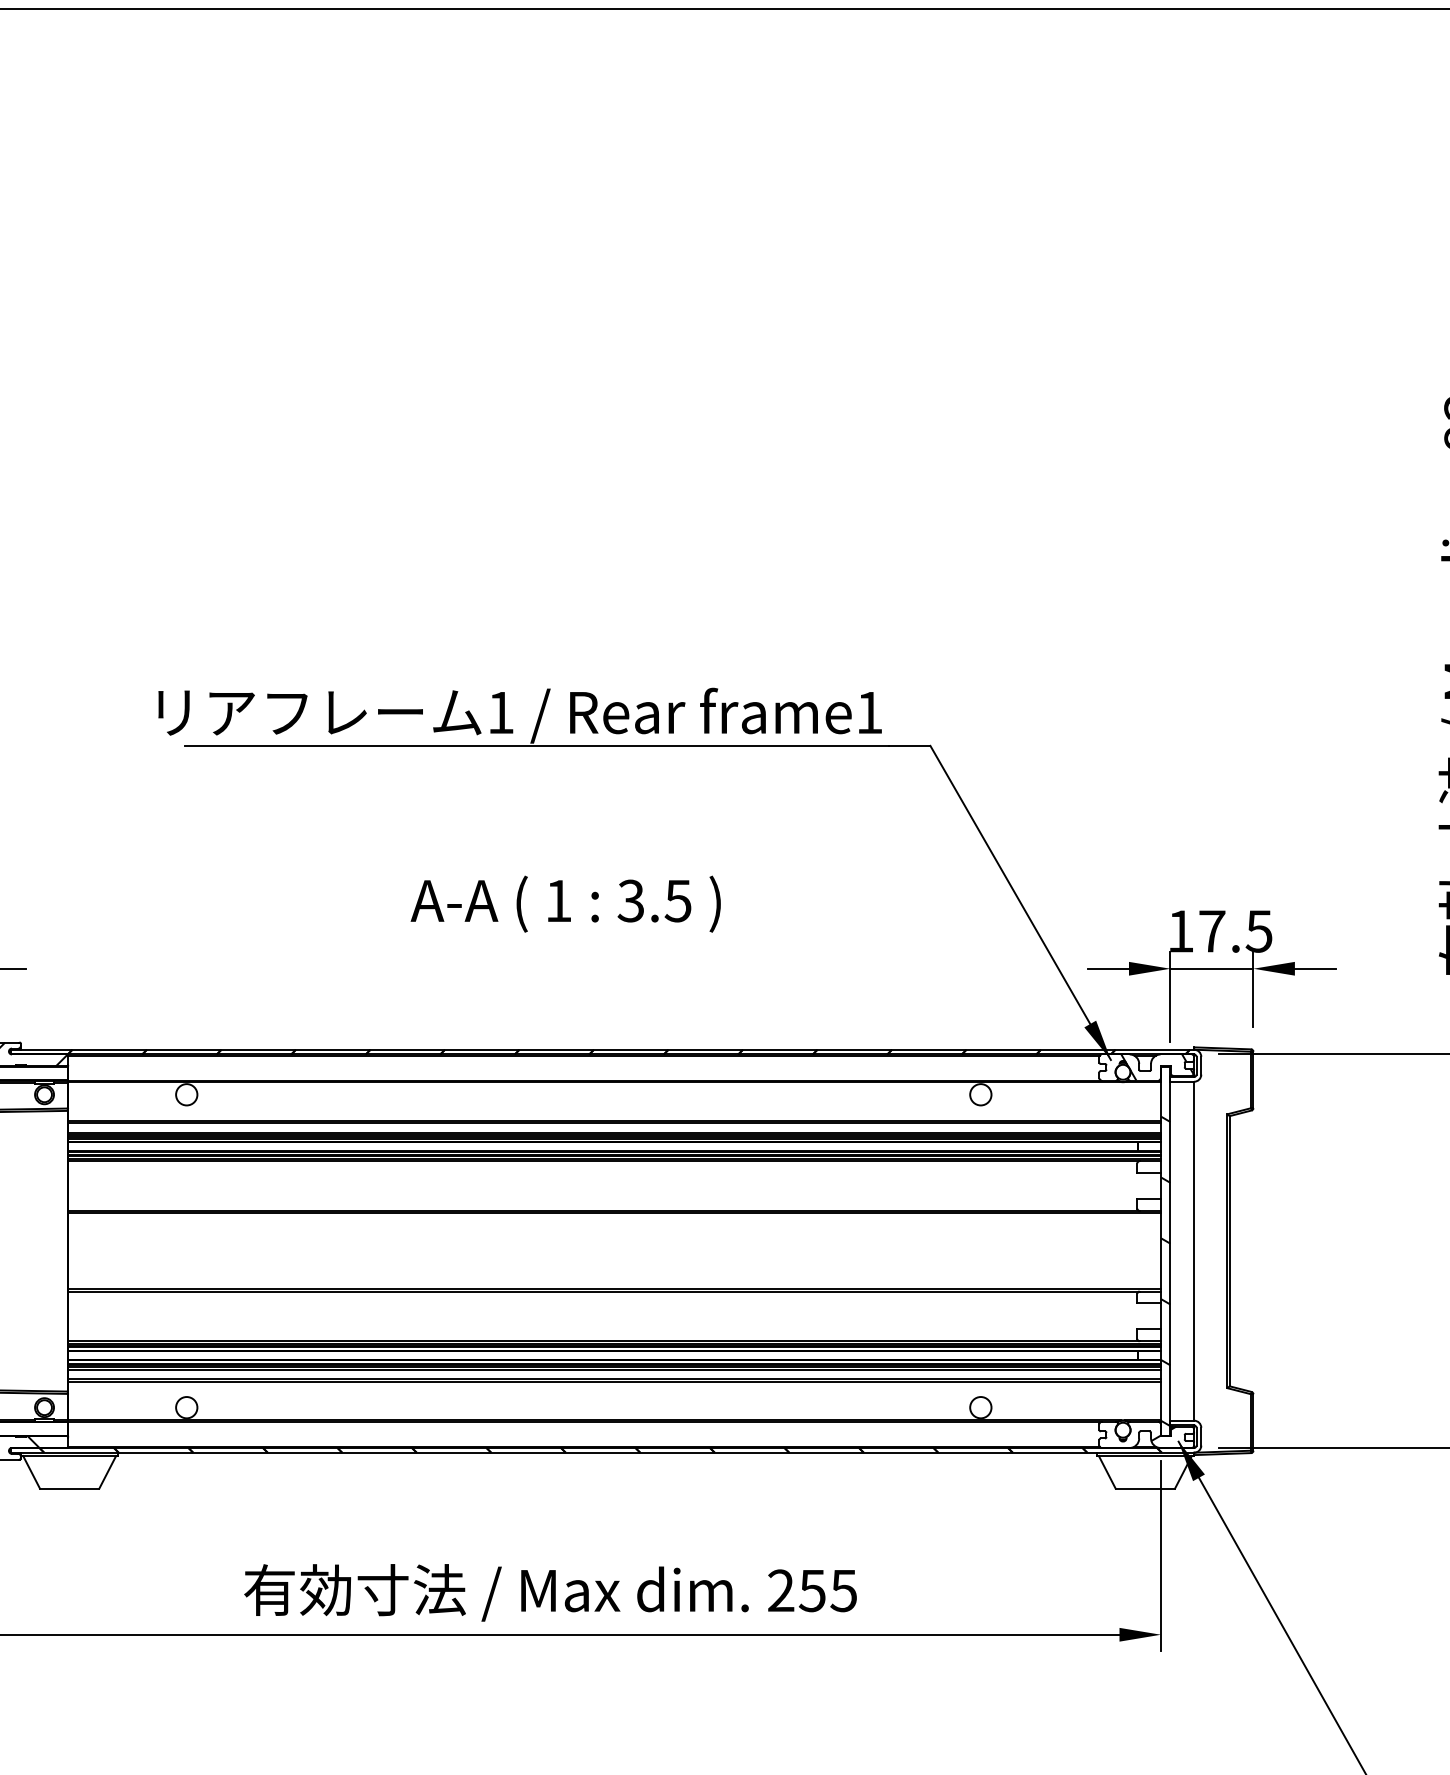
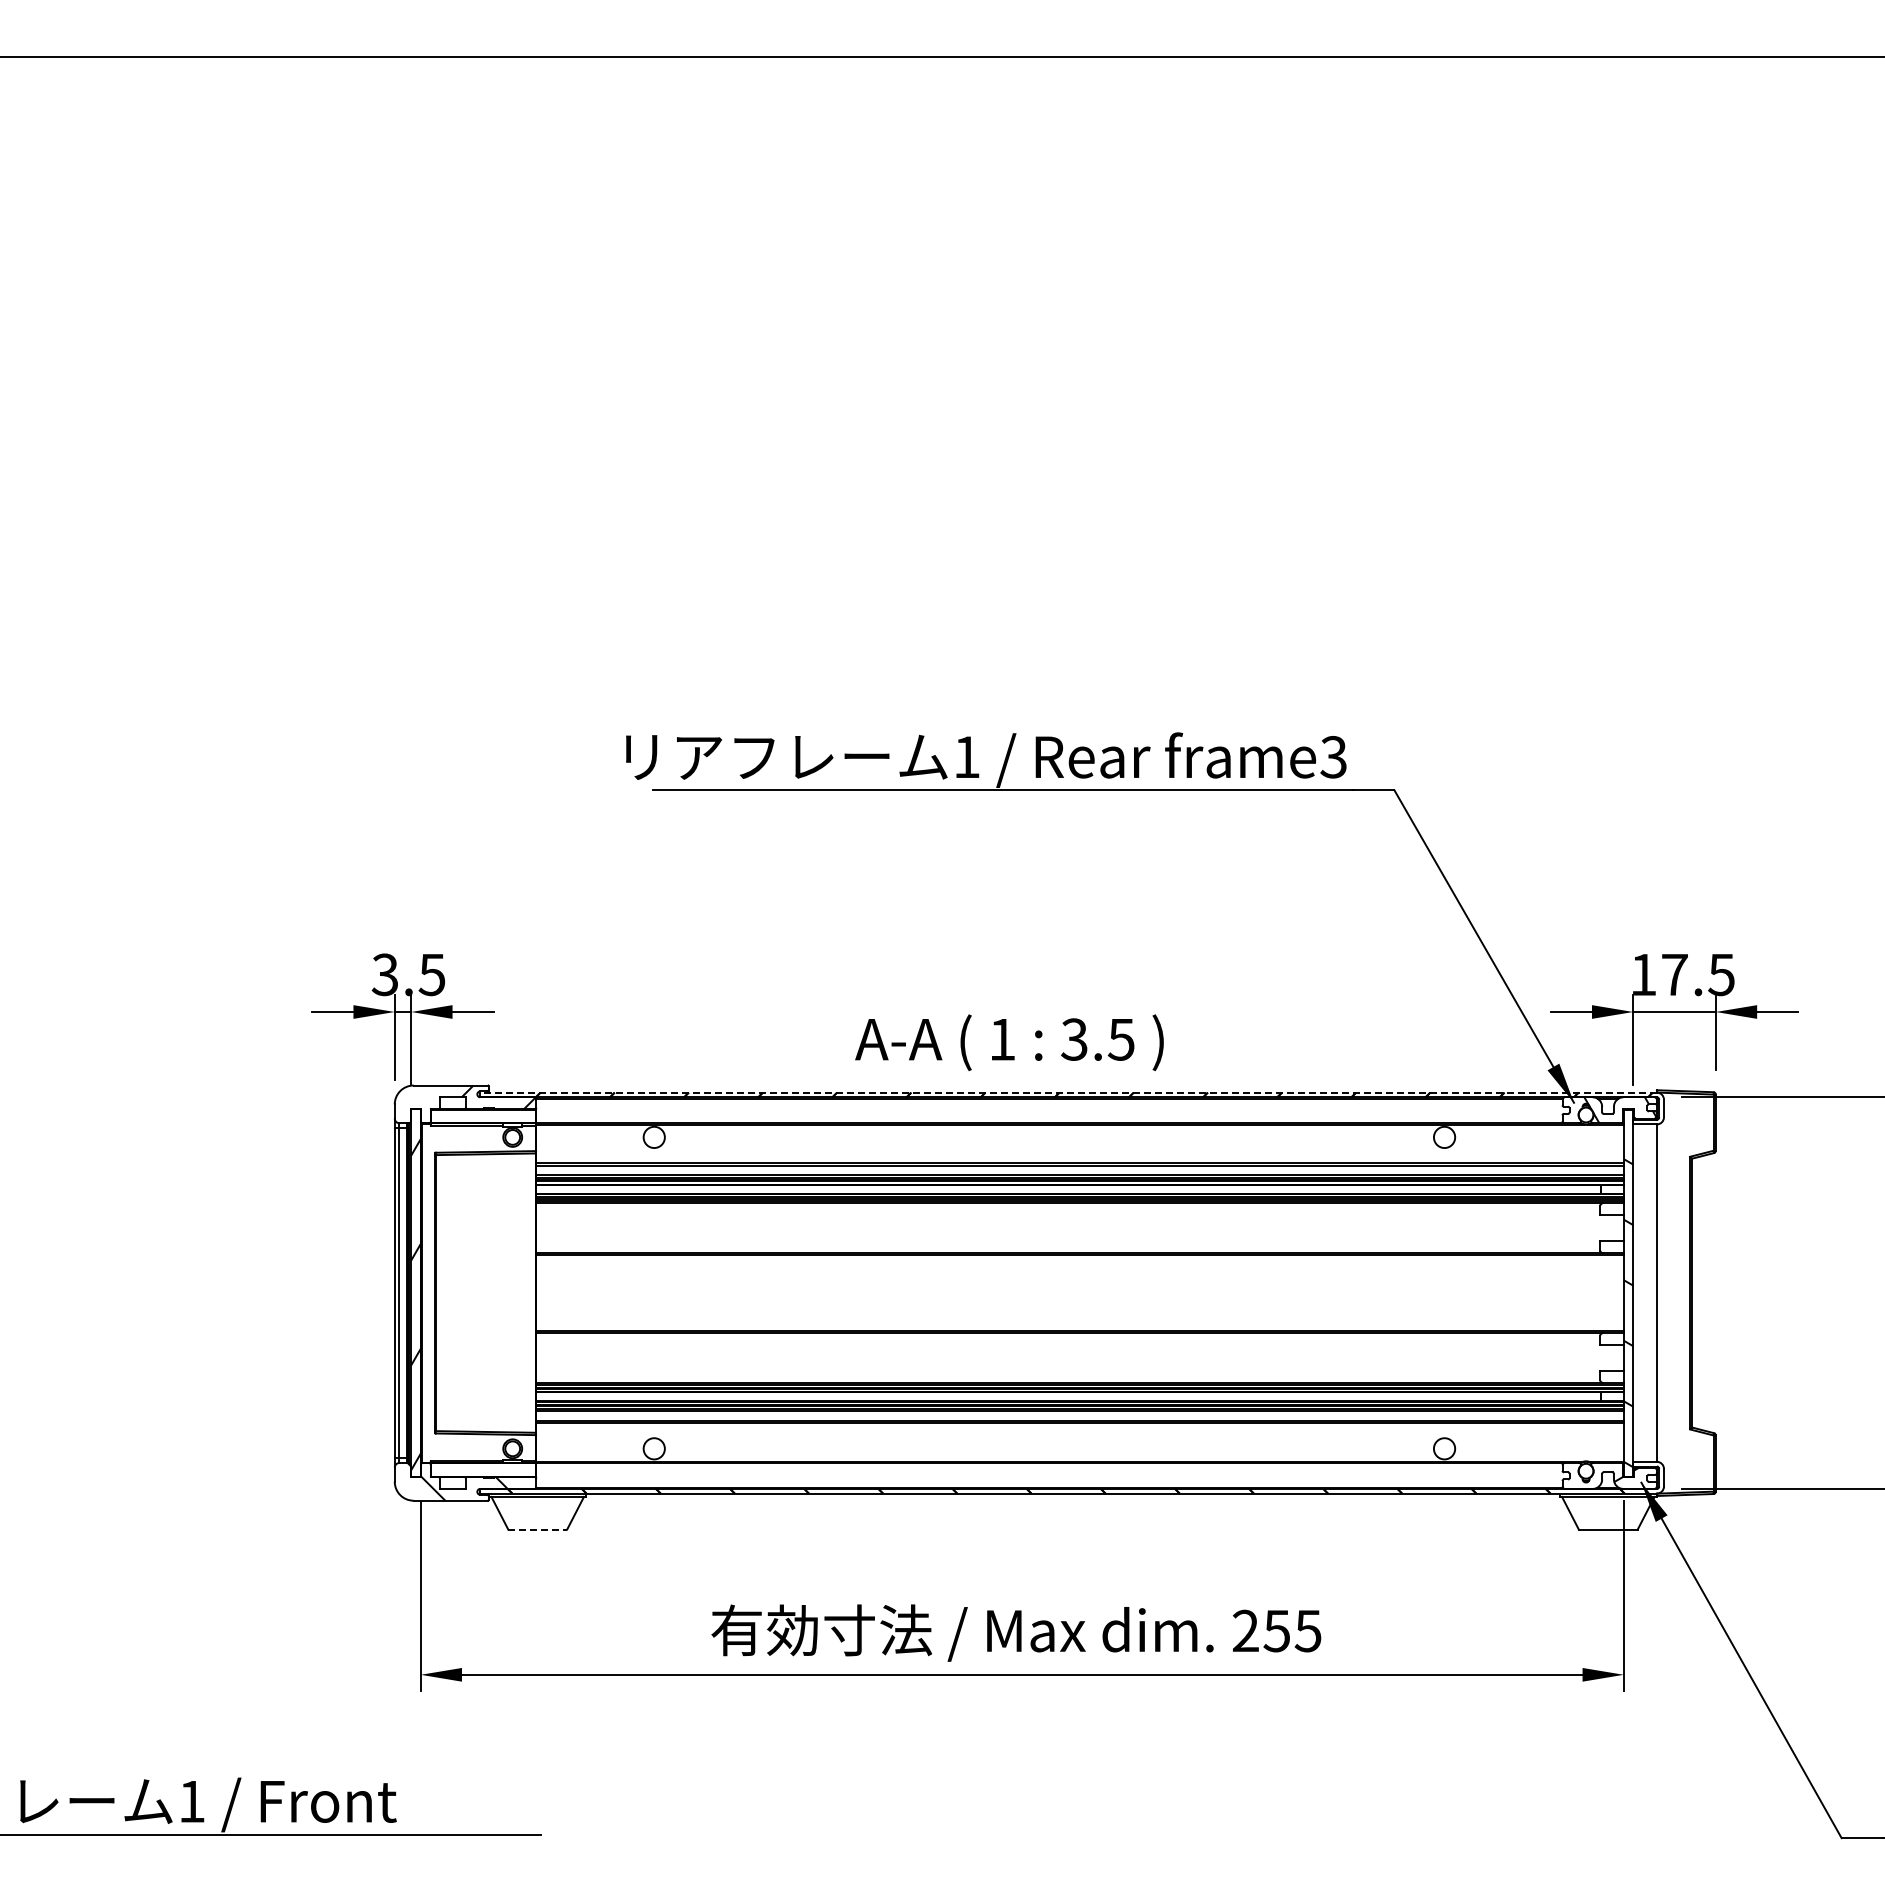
text: (869, 713) -> (1333, 757), frame1 -> frame3
text: (565, 903) -> (1009, 1042), moved
line: (602, 1049) -> (1068, 1092), solid -> dashed
line: (70, 1488) -> (538, 1529), solid -> dashed

